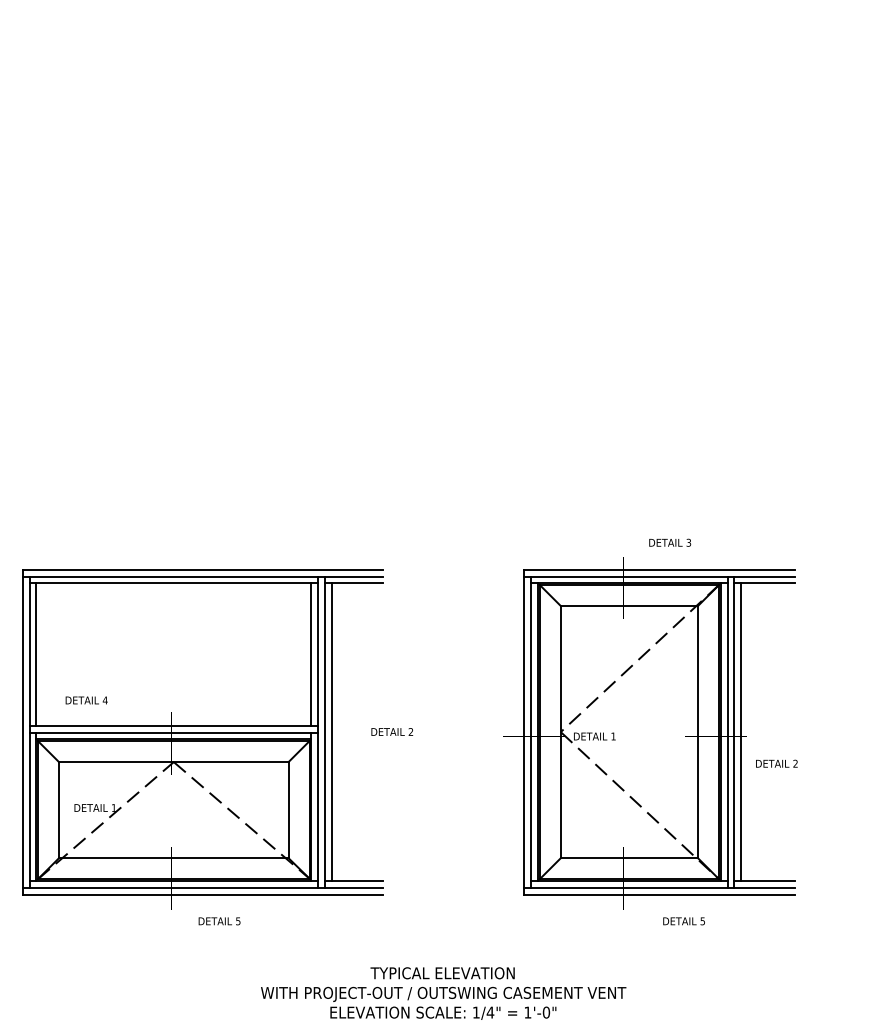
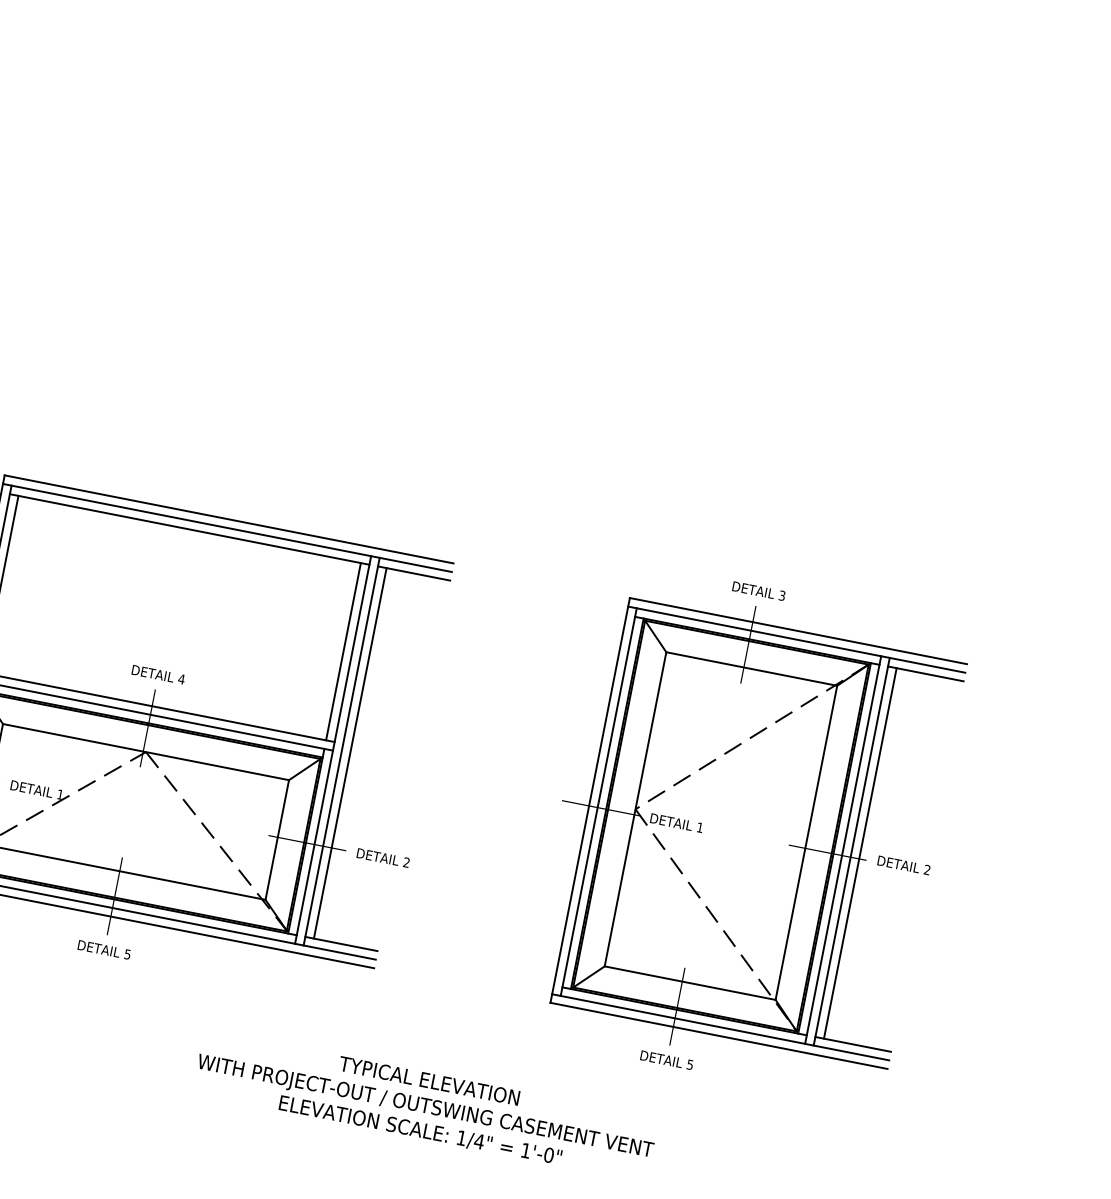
text: (670, 542) -> (759, 590), moved
text: (86, 700) -> (158, 674), moved
text: (392, 731) -> (383, 857), moved
text: (776, 763) -> (903, 865), moved
text: (219, 921) -> (104, 950), moved
text: (683, 921) -> (666, 1060), moved

